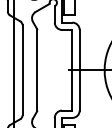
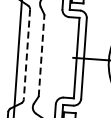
line: (37, 69) -> (41, 54), solid -> dashed
line: (22, 70) -> (26, 54), solid -> dashed

